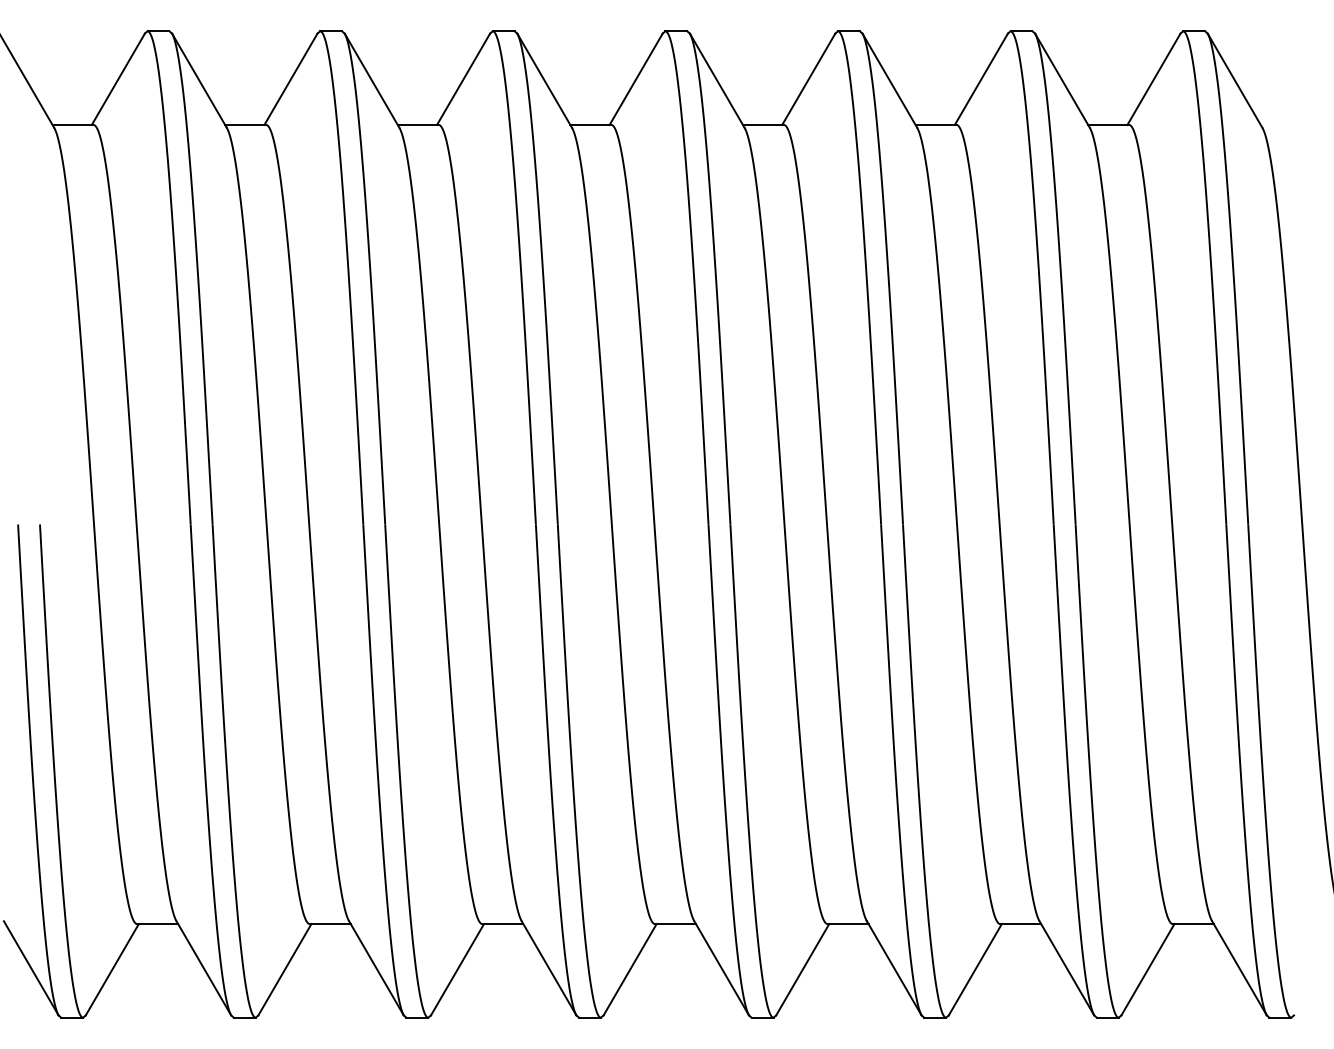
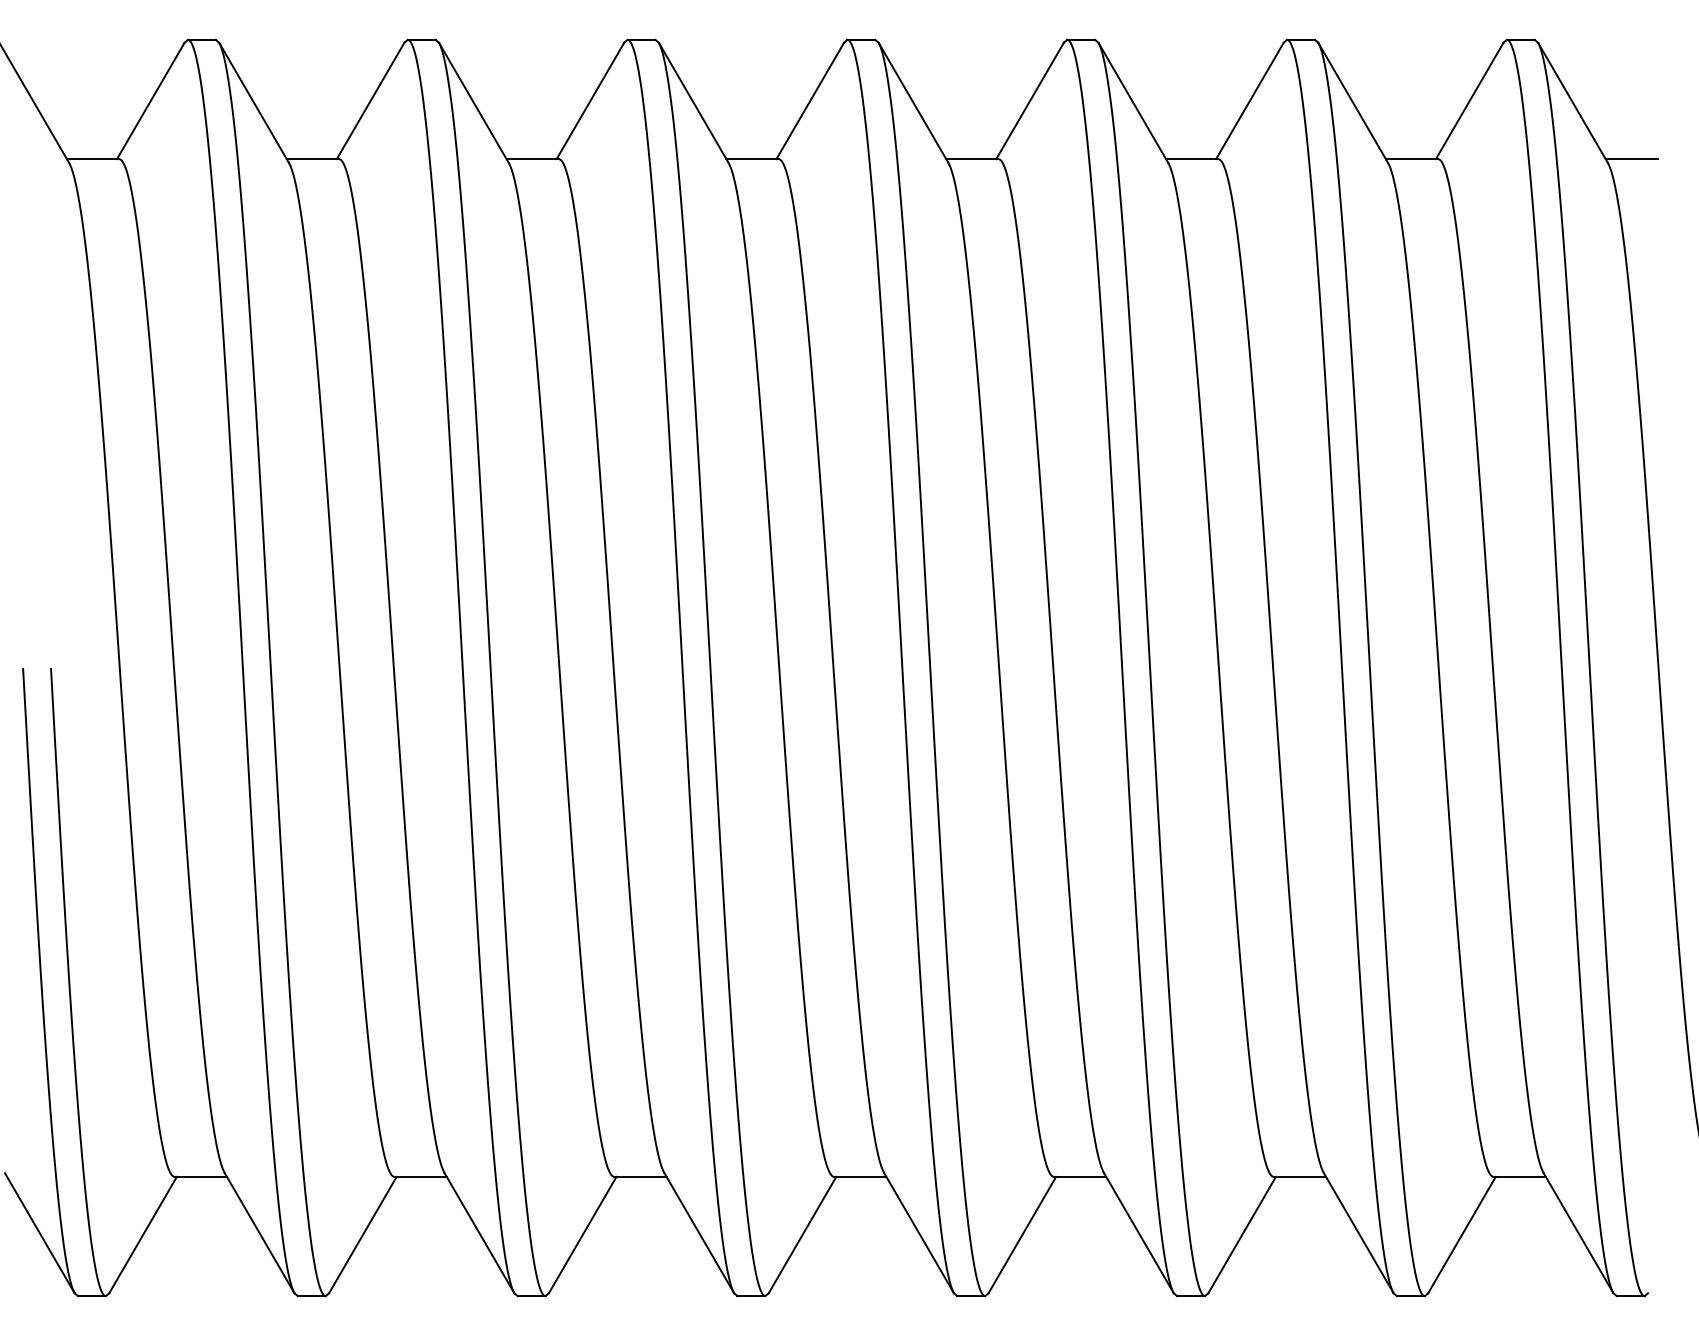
line: (1281, 125) -> (1631, 159), added

